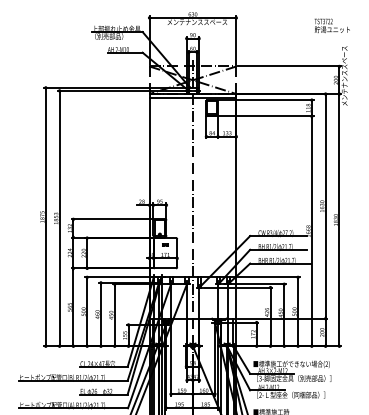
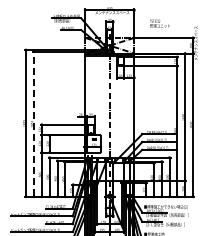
text: (331, 25) -> (159, 23), moved
line: (60, 218) -> (34, 124), solid -> dashed

